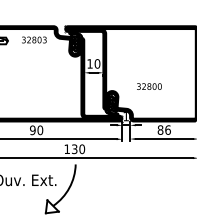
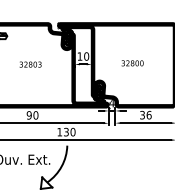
text: (34, 39) -> (30, 64), moved
text: (149, 86) -> (132, 63), moved
text: (125, 116) -> (111, 103), 1 -> 4
text: (160, 129) -> (142, 114), 86 -> 36

